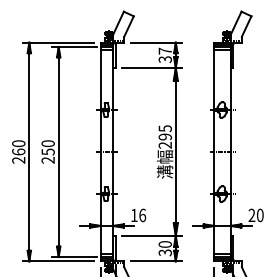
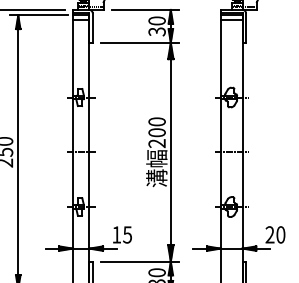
text: (164, 50) -> (156, 20), 37 -> 30
text: (164, 132) -> (156, 126), 295 -> 200
text: (142, 215) -> (127, 234), 16 -> 15

